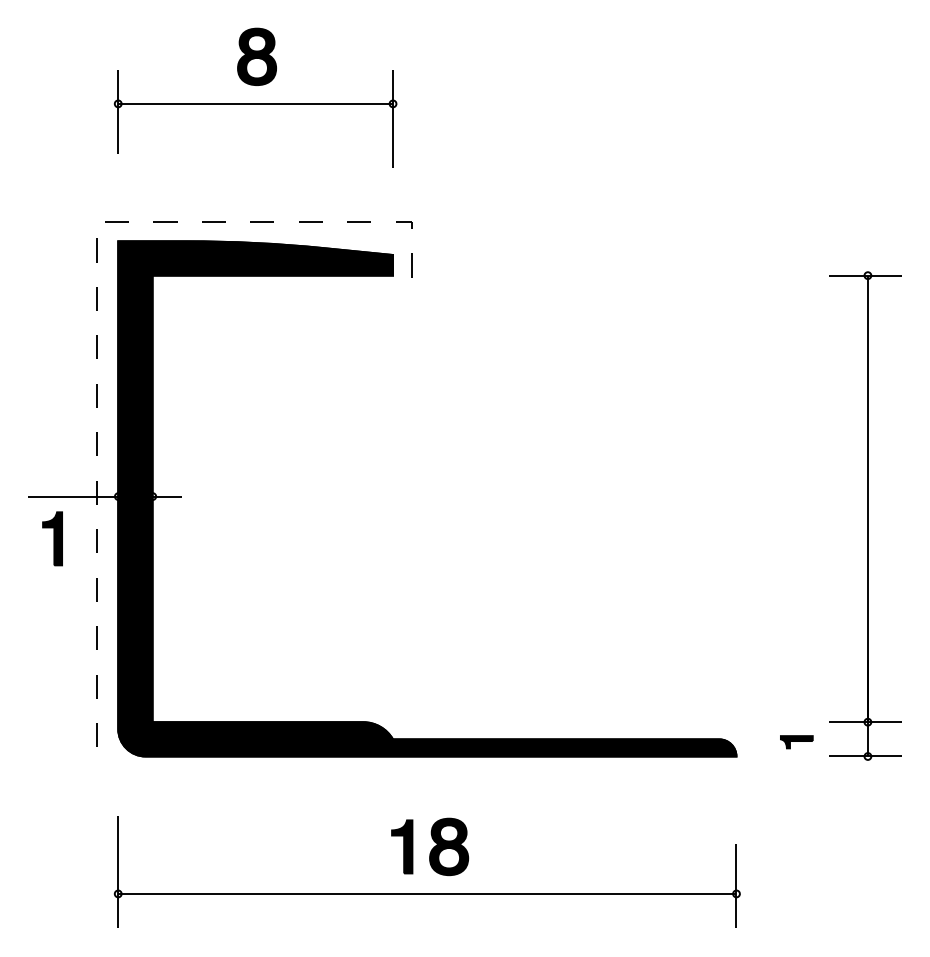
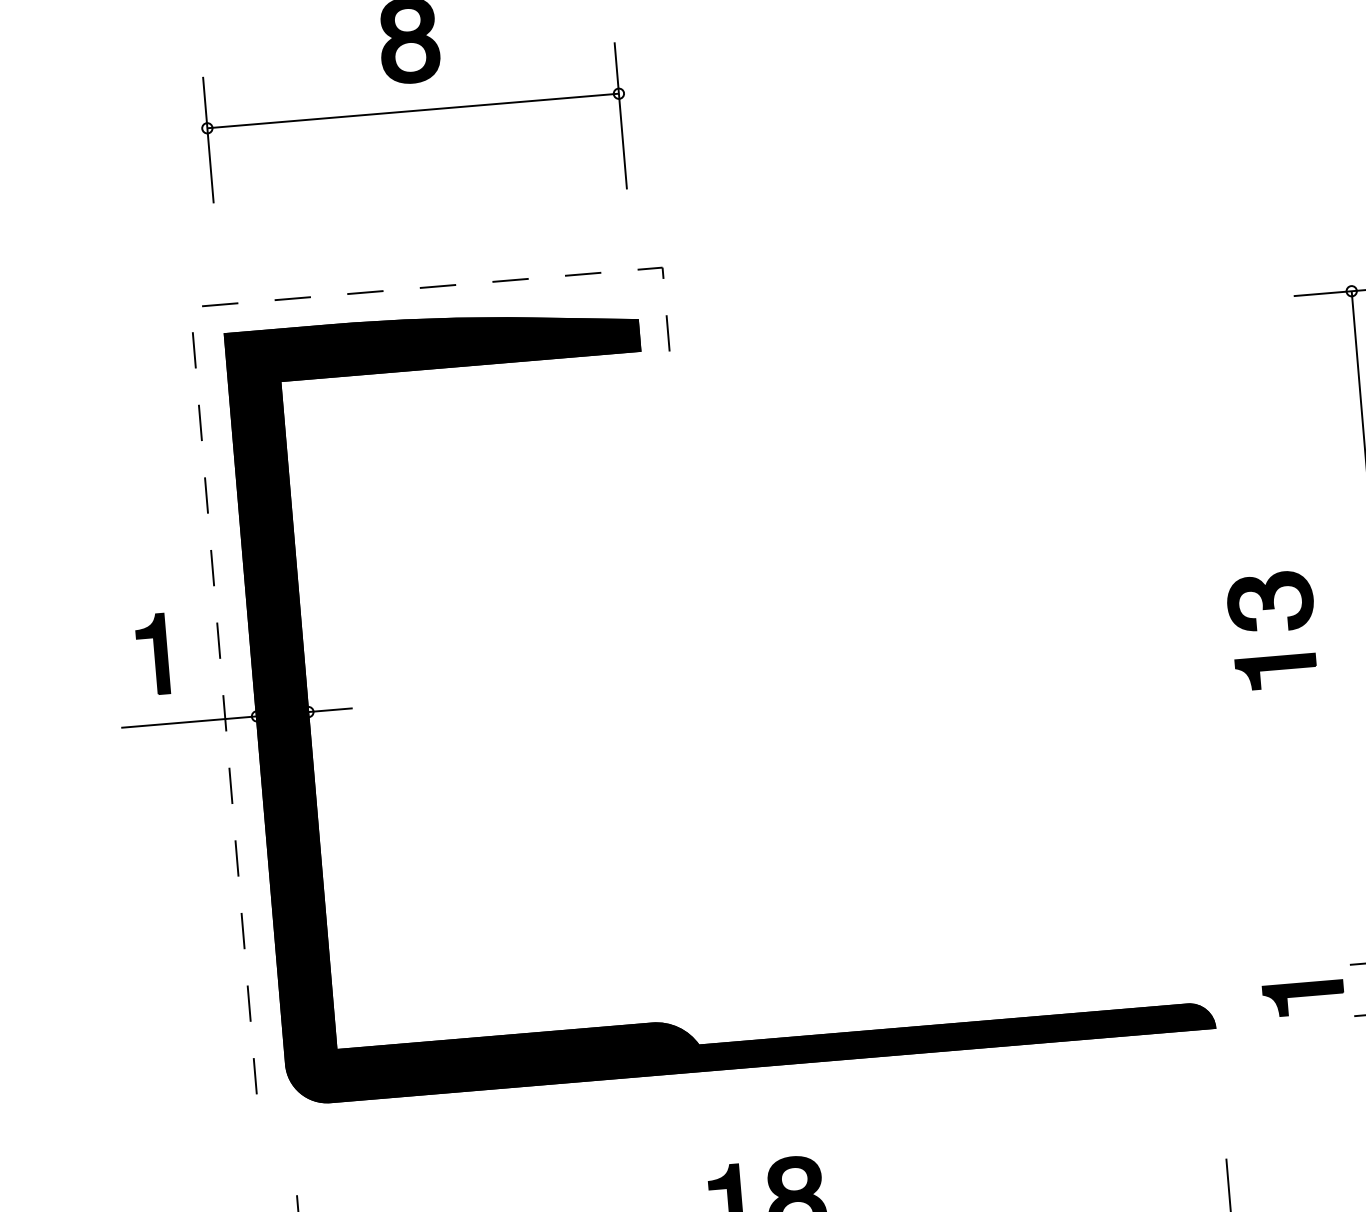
part: (806, 496) -> (1287, 629), added
part: (52, 538) -> (152, 654), moved
part: (796, 742) -> (1303, 999), size x1.67

